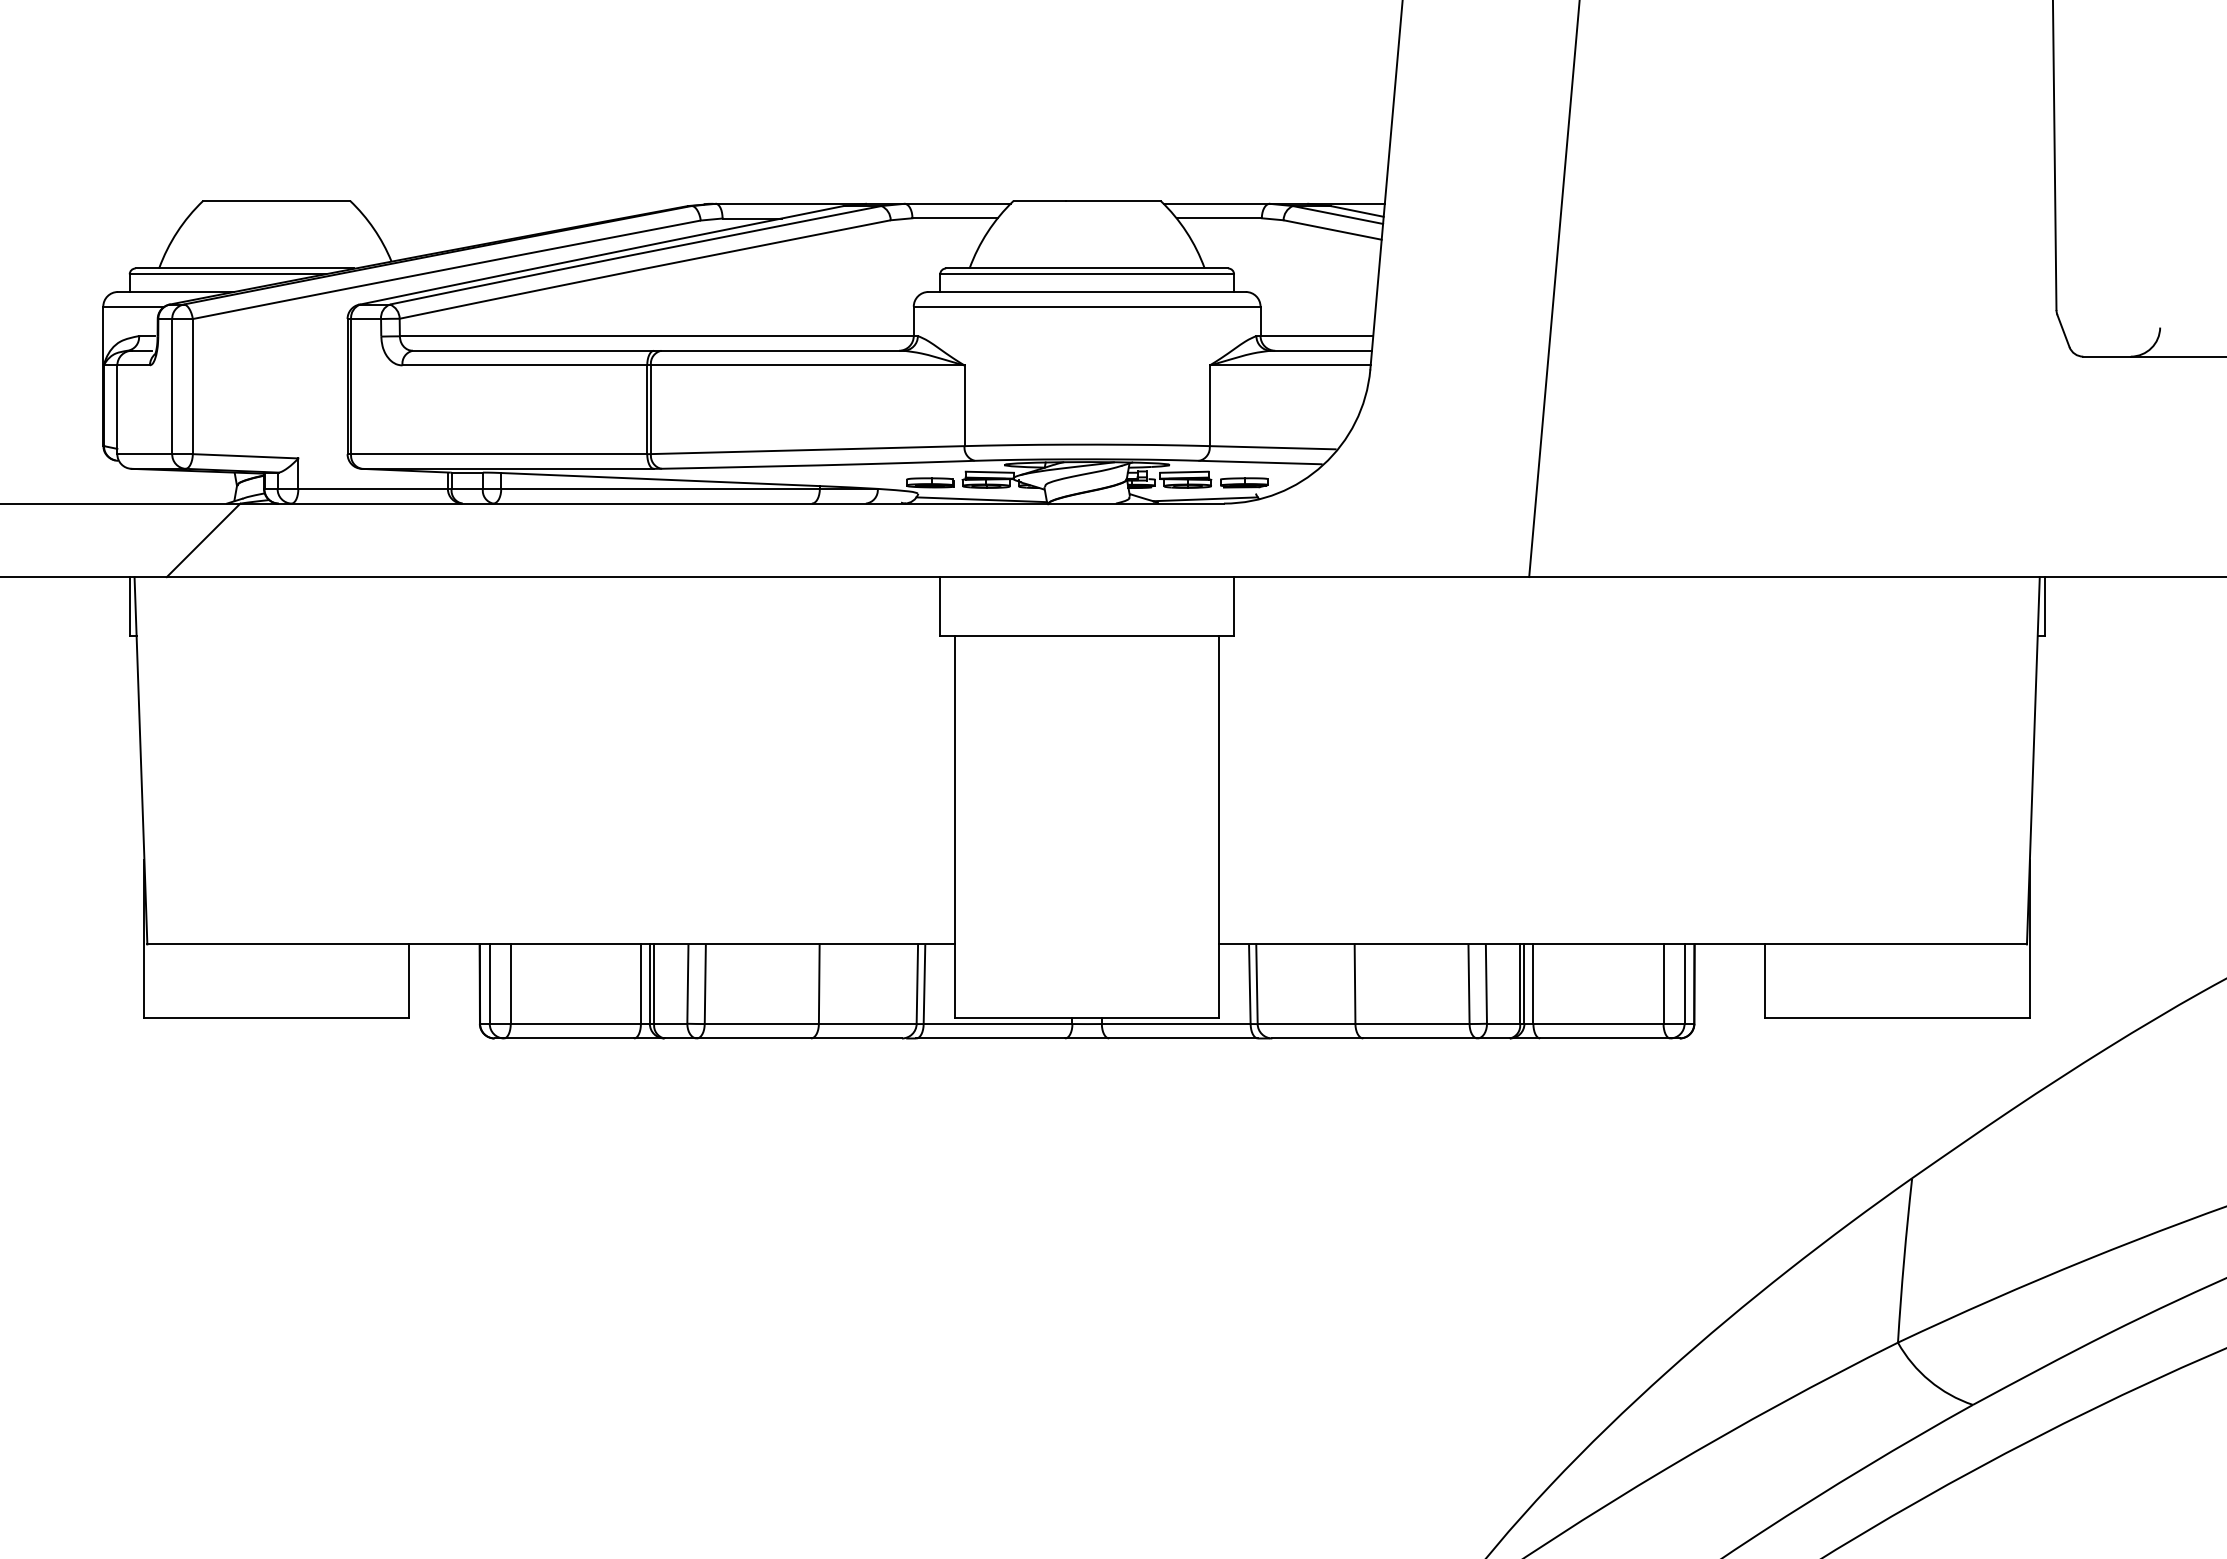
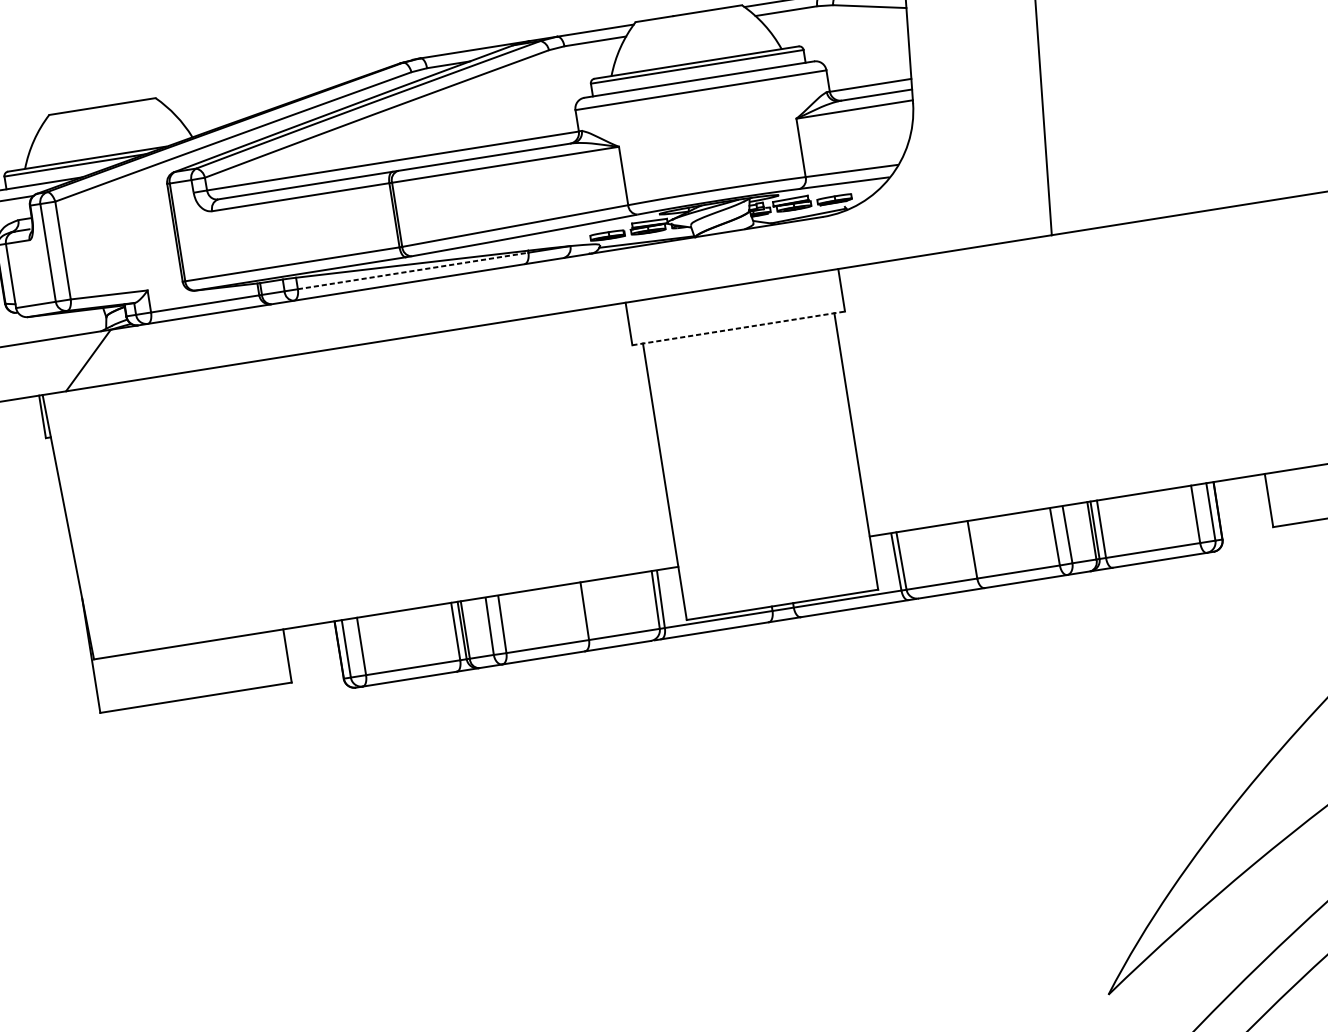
line: (661, 488) -> (413, 270), solid -> dashed
line: (1087, 635) -> (738, 328), solid -> dashed

